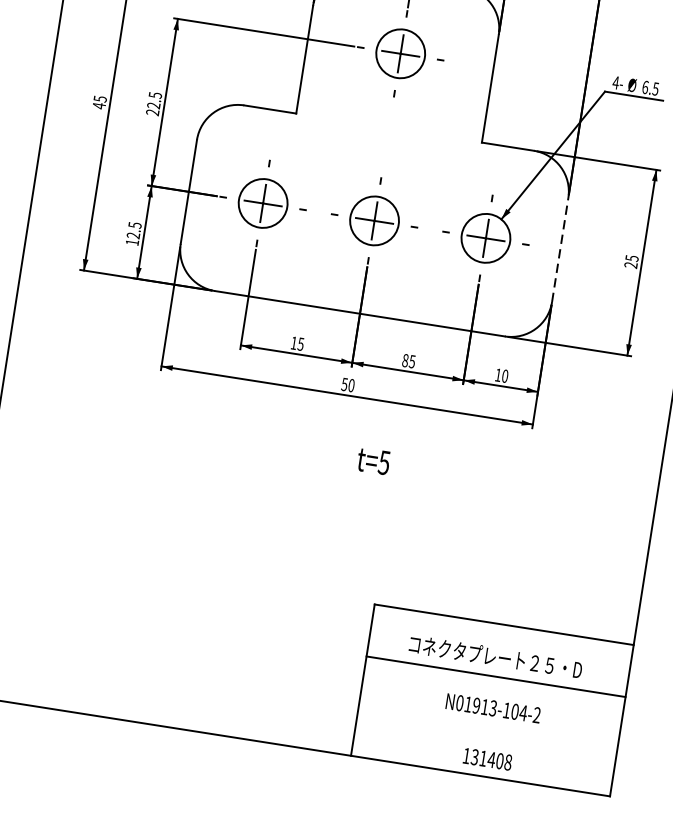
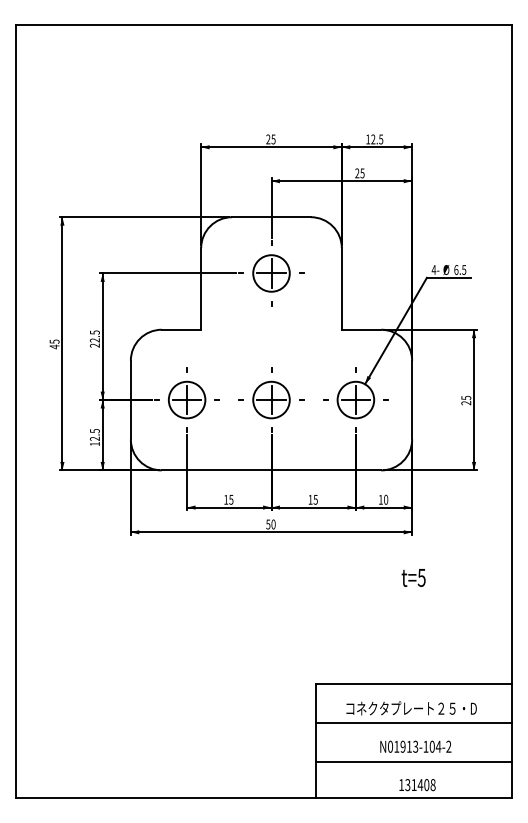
line: (560, 249) -> (412, 399), dashed -> solid
text: (405, 360) -> (310, 499), 85 -> 15
text: (373, 460) -> (413, 577), moved
line: (488, 728) -> (414, 762), added

